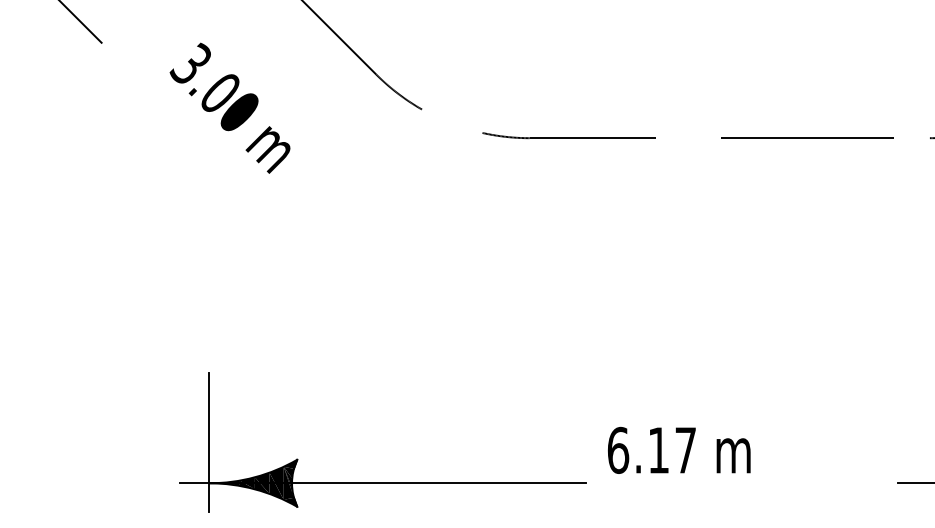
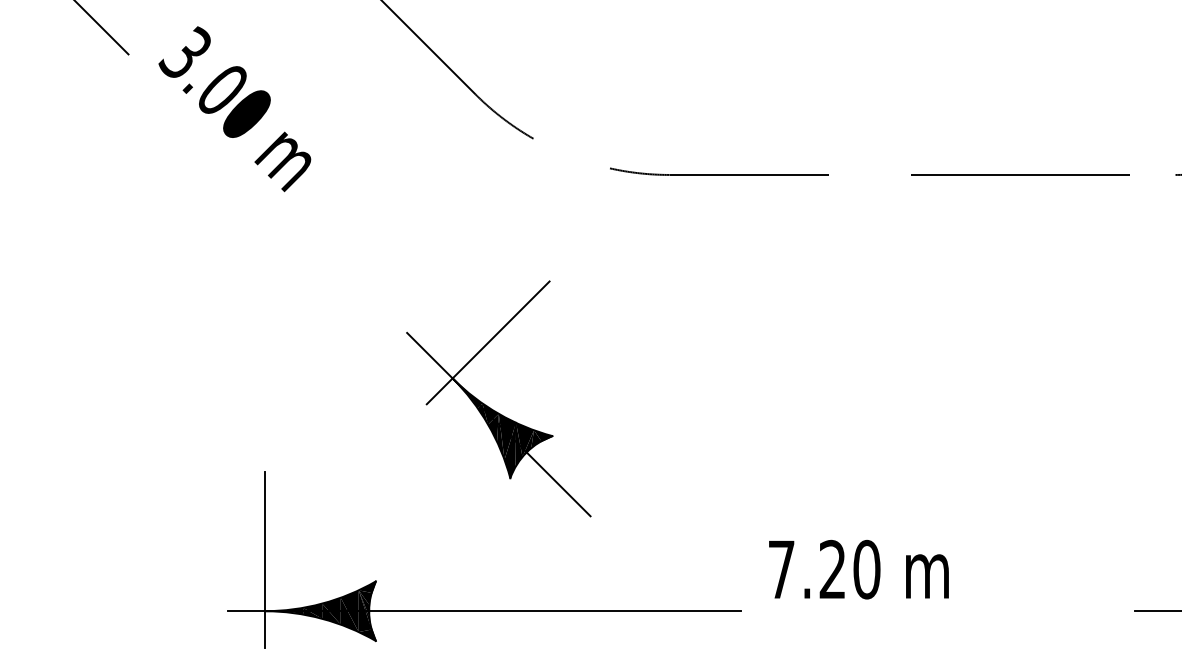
text: (229, 108) -> (234, 109), moved
part: (387, 322) -> (490, 407), added
text: (652, 450) -> (824, 569), 6.17 -> 7.20

